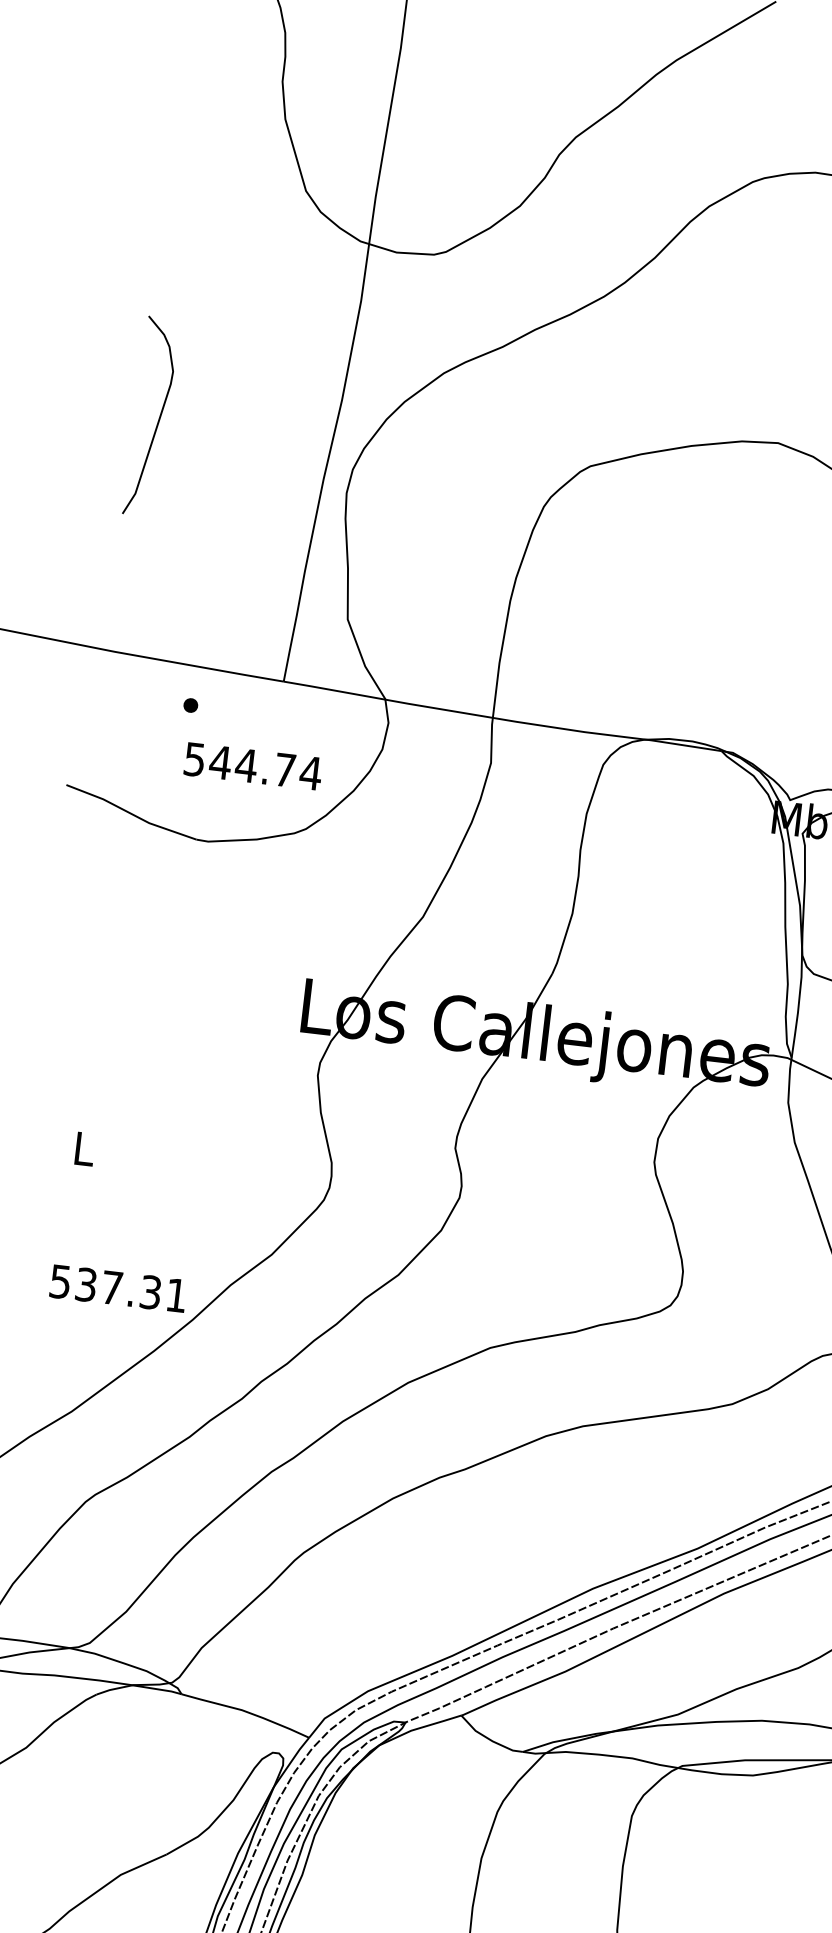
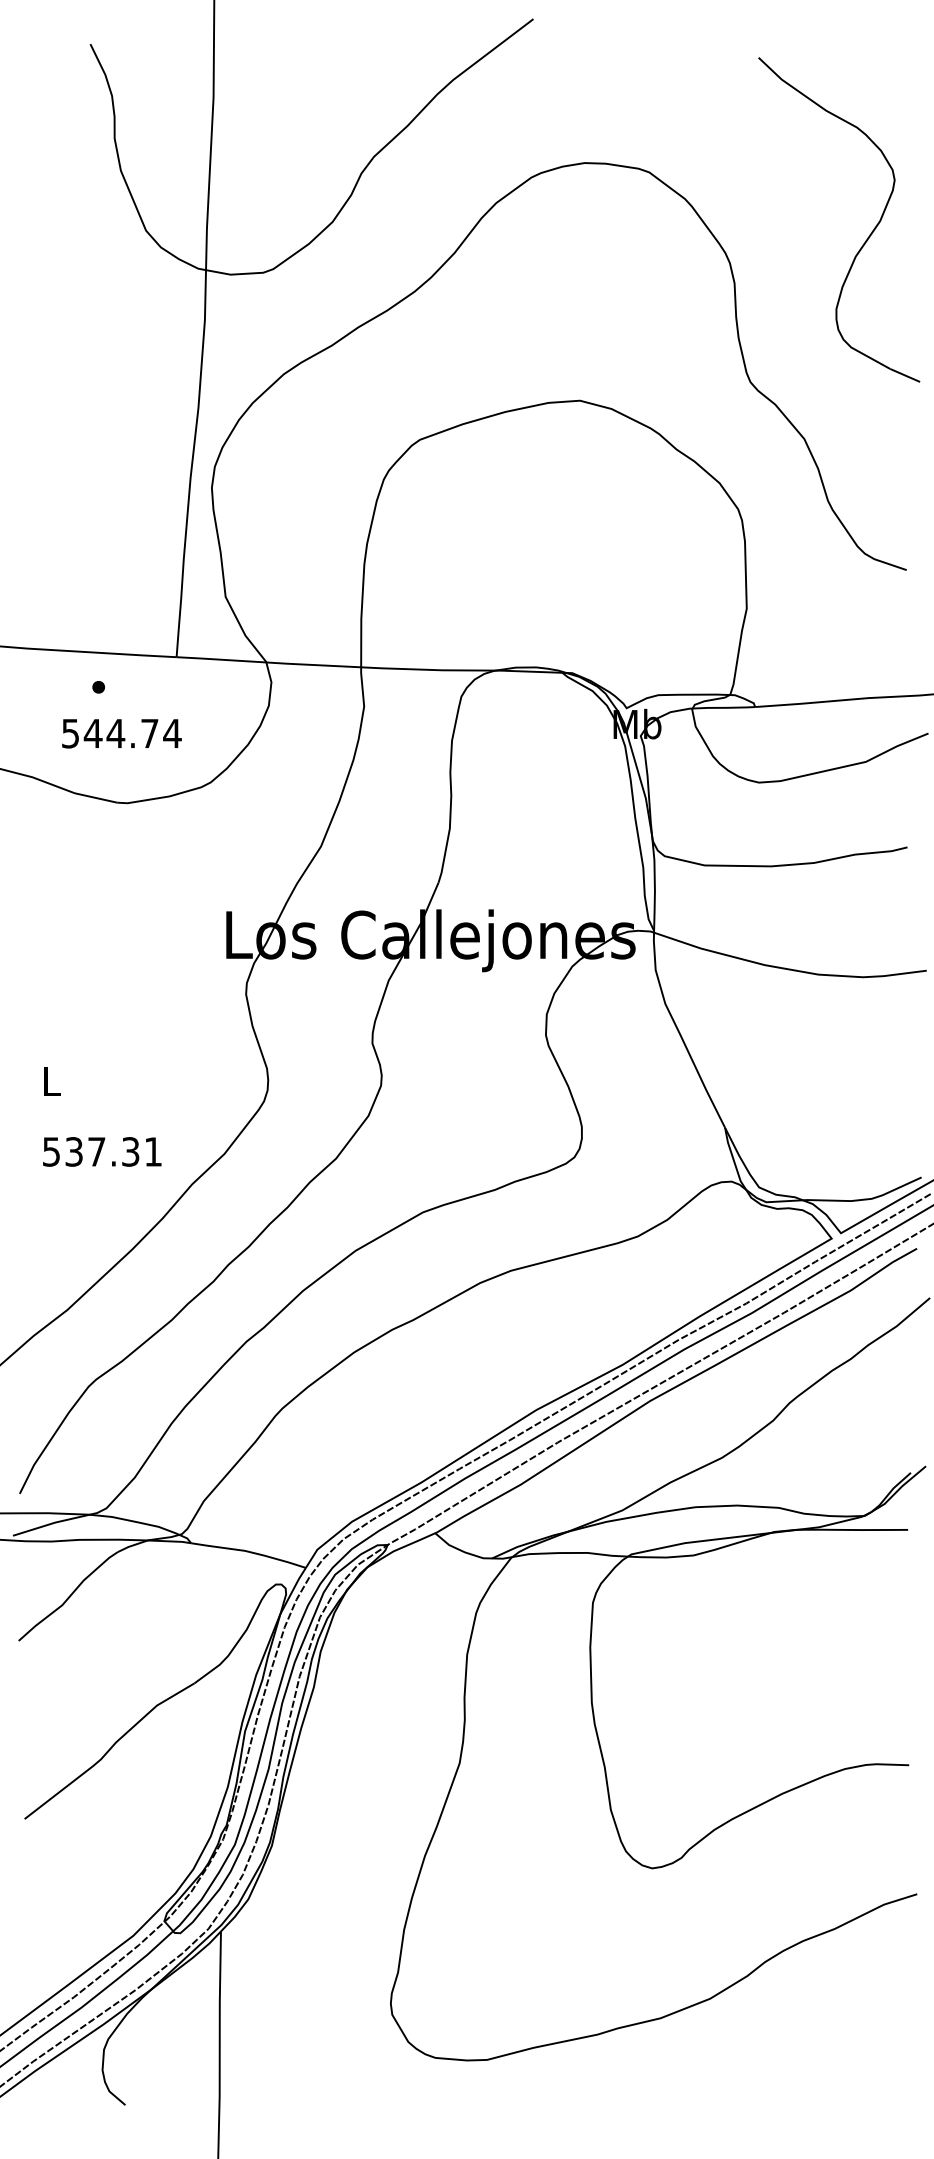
curve: (158, 417) -> (41, 441), removed
text: (252, 766) -> (121, 733), moved
text: (118, 1288) -> (102, 1151), moved

